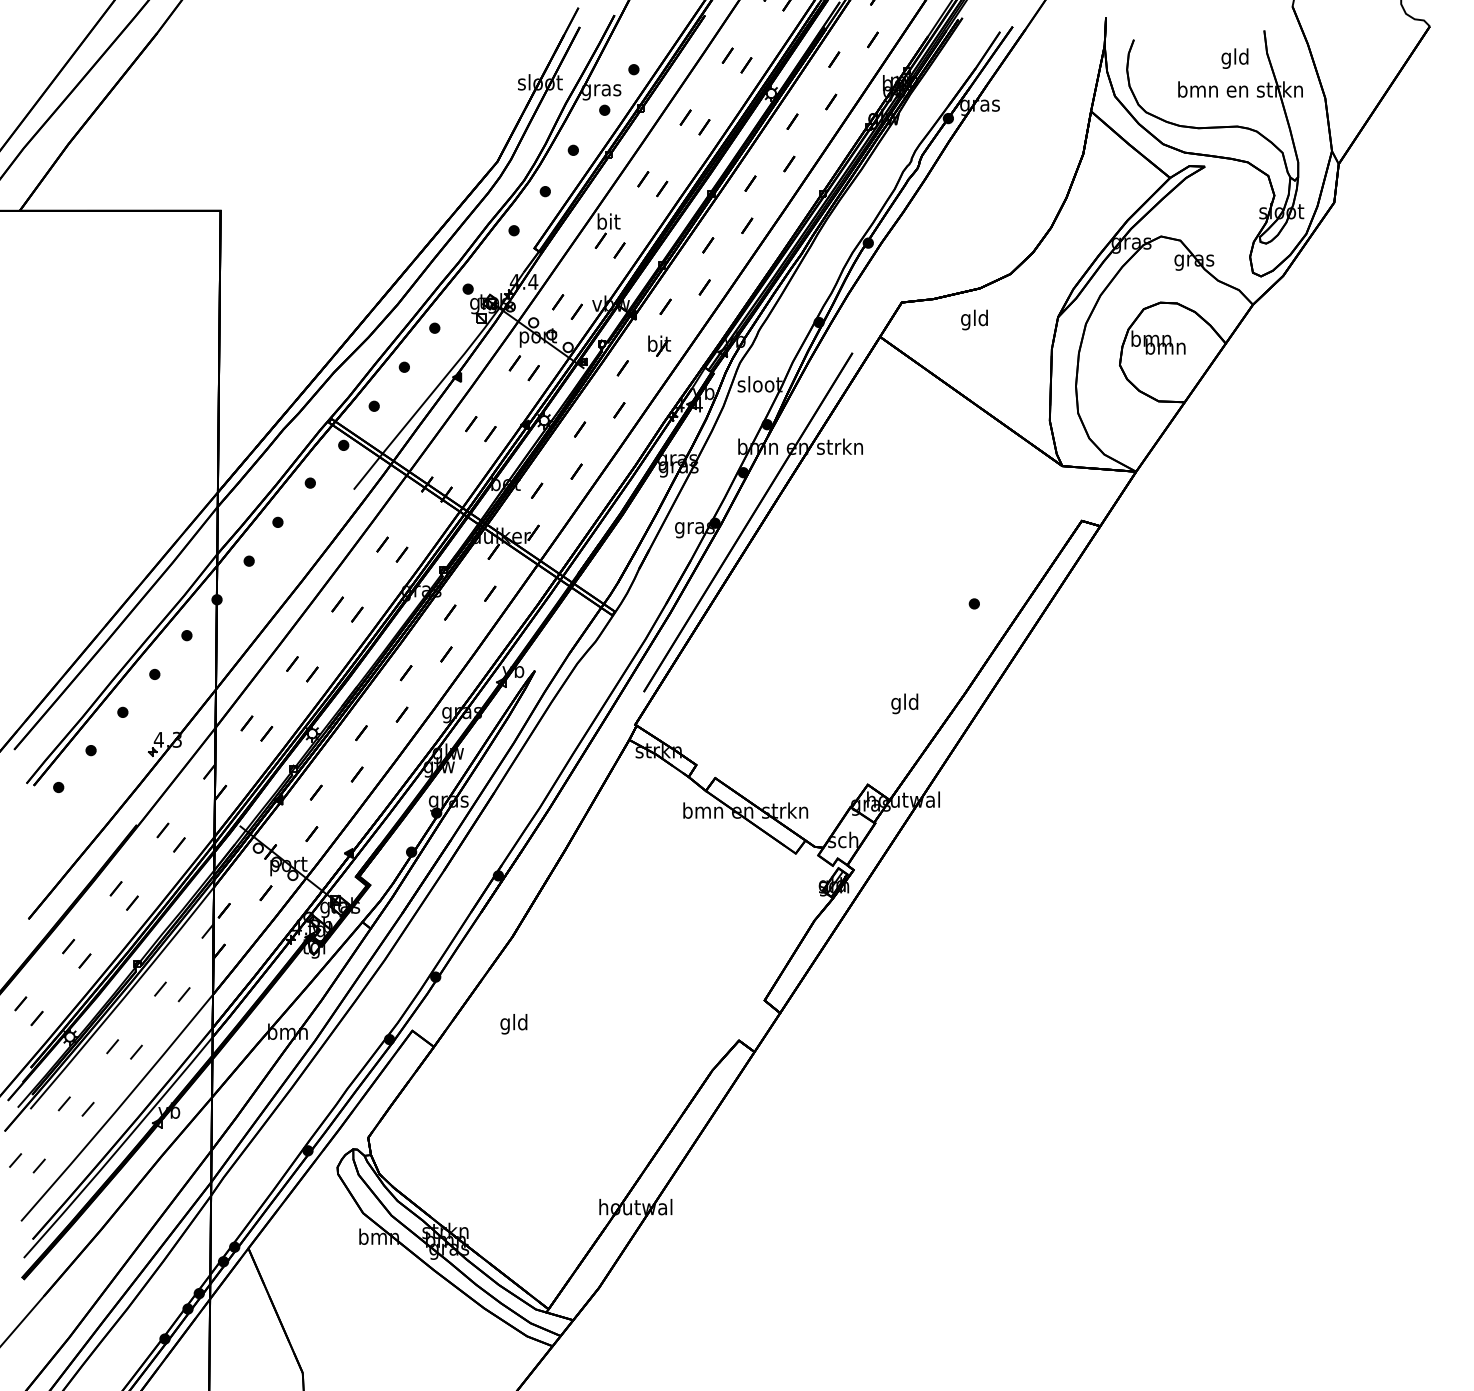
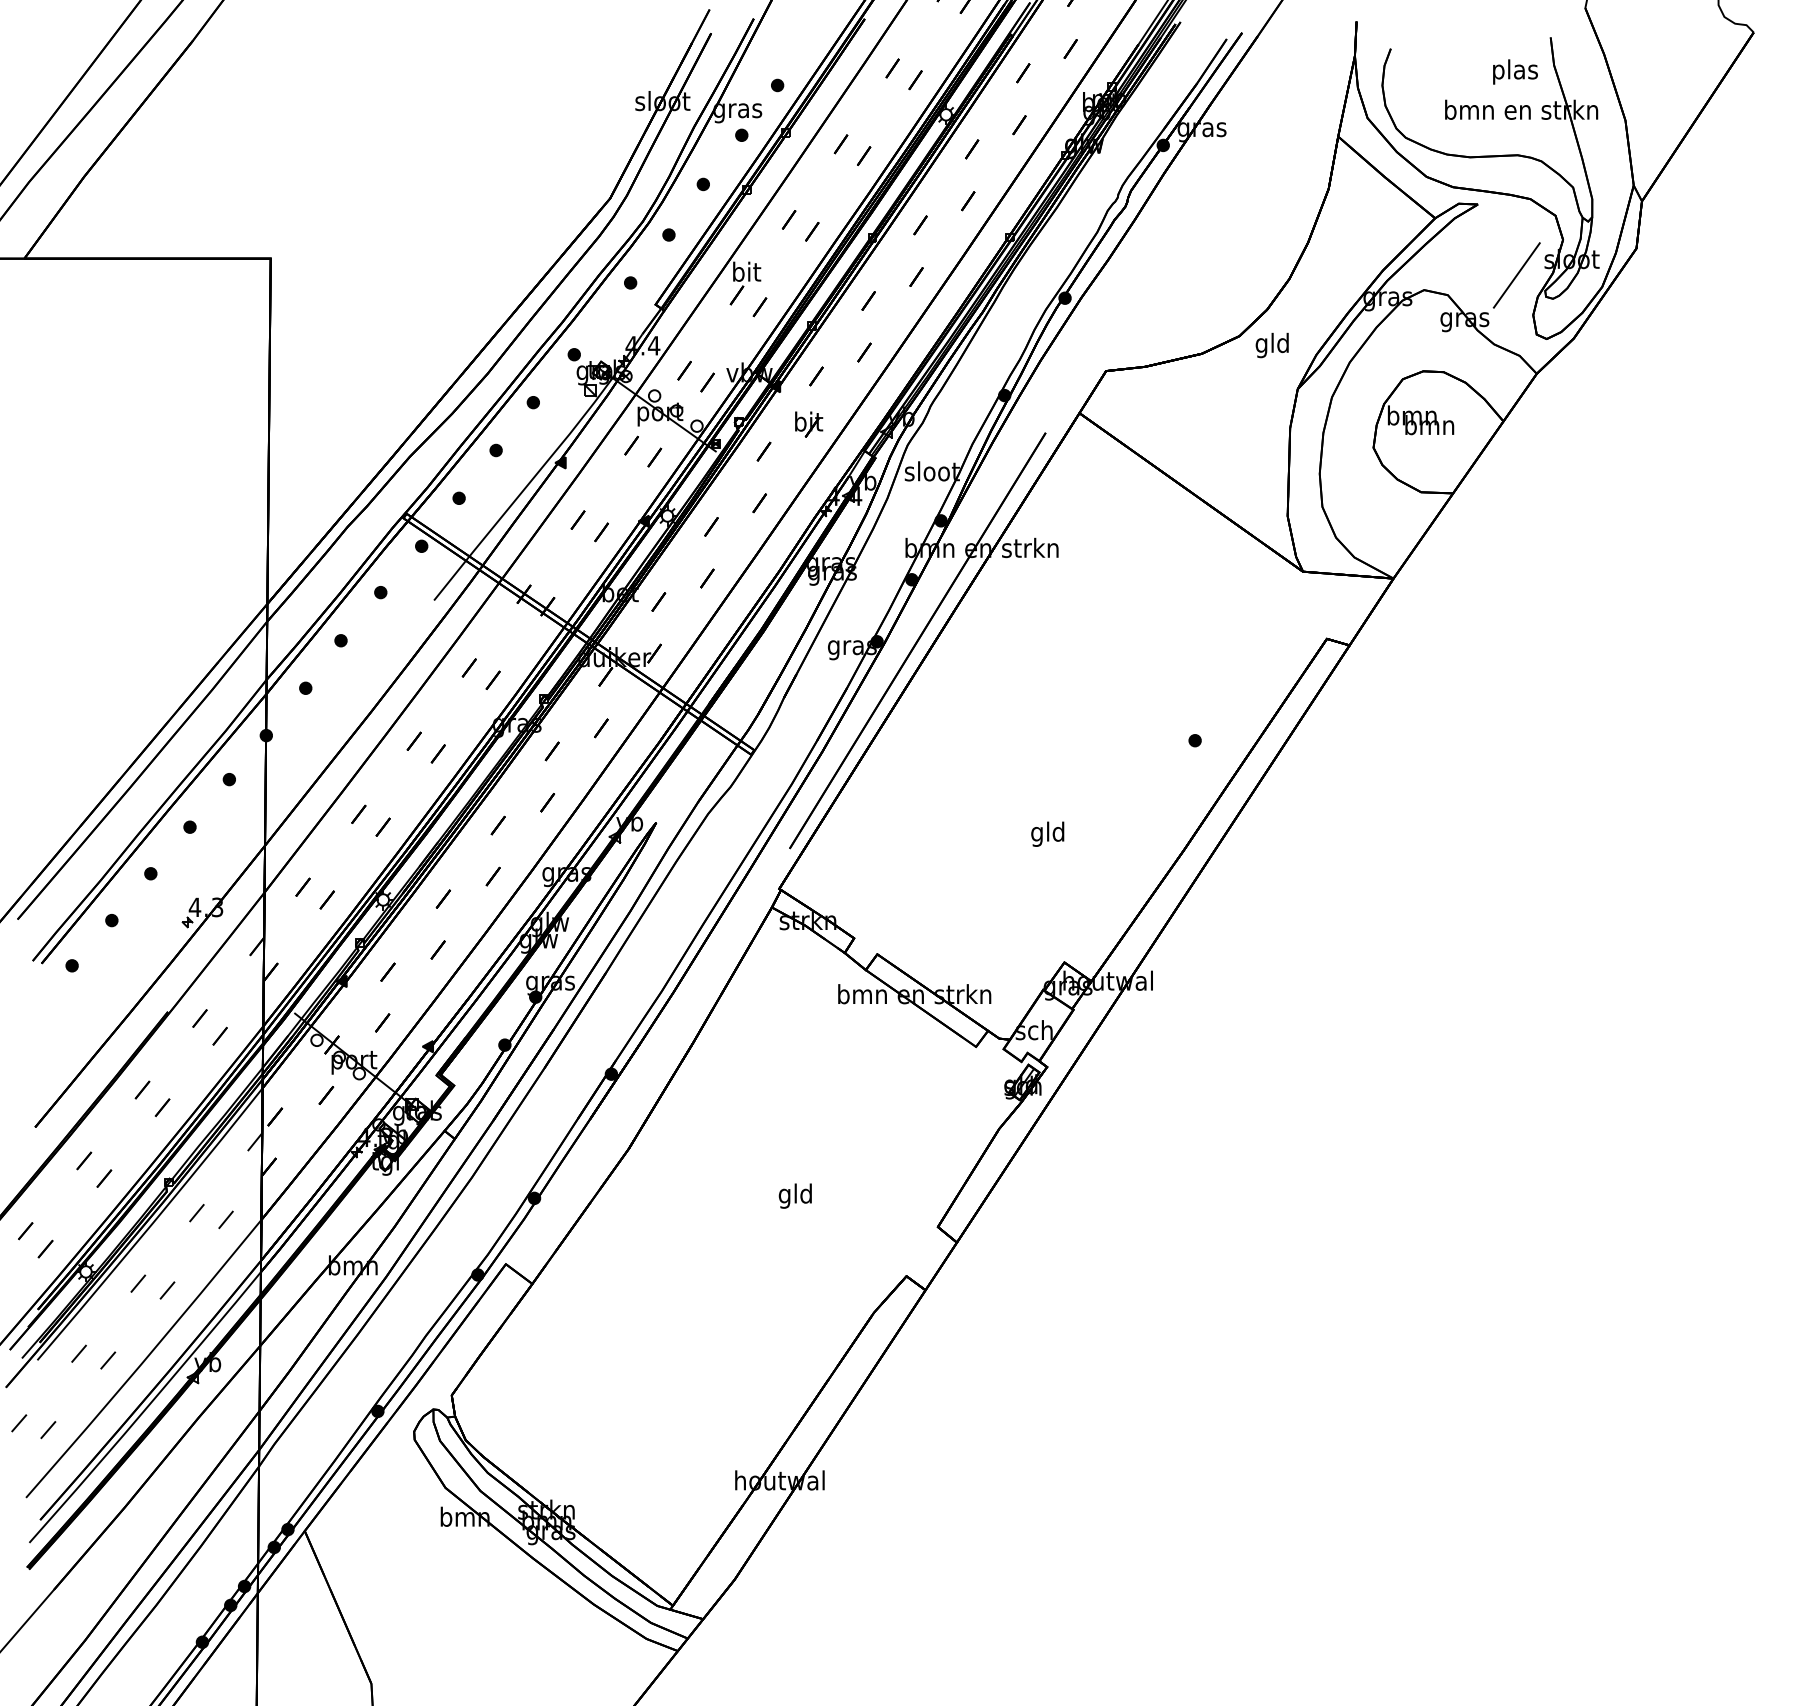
text: (1235, 58) -> (1515, 71), gld -> plas
line: (1236, 224) -> (1516, 275), added
text: (973, 320) -> (1271, 345), moved
text: (904, 703) -> (1047, 833), moved
text: (513, 1023) -> (794, 1195), moved

